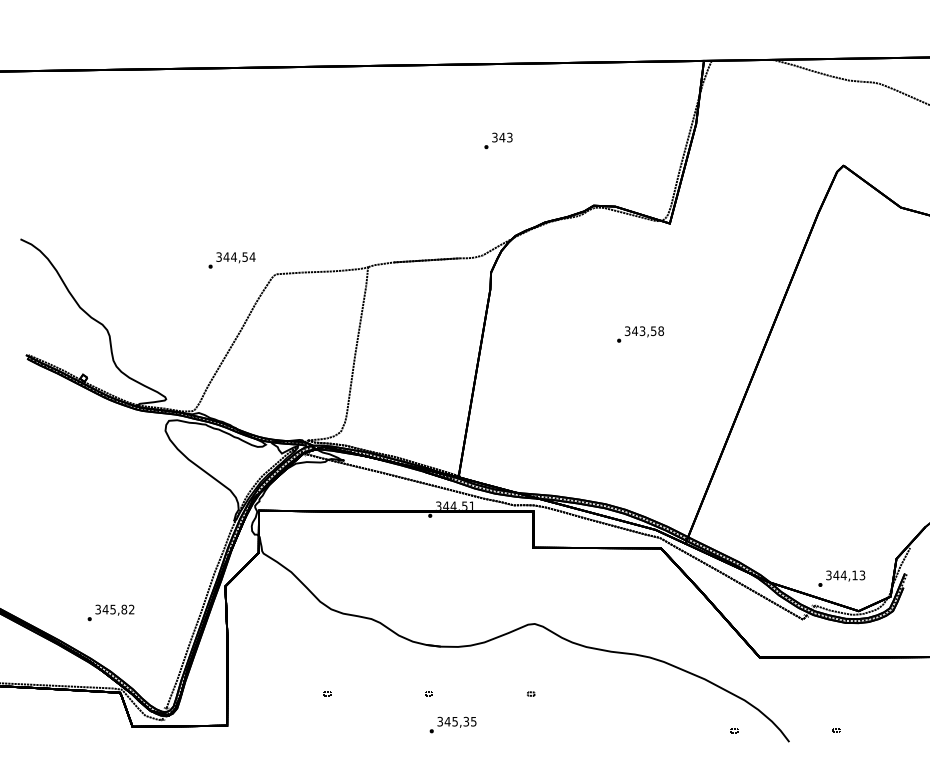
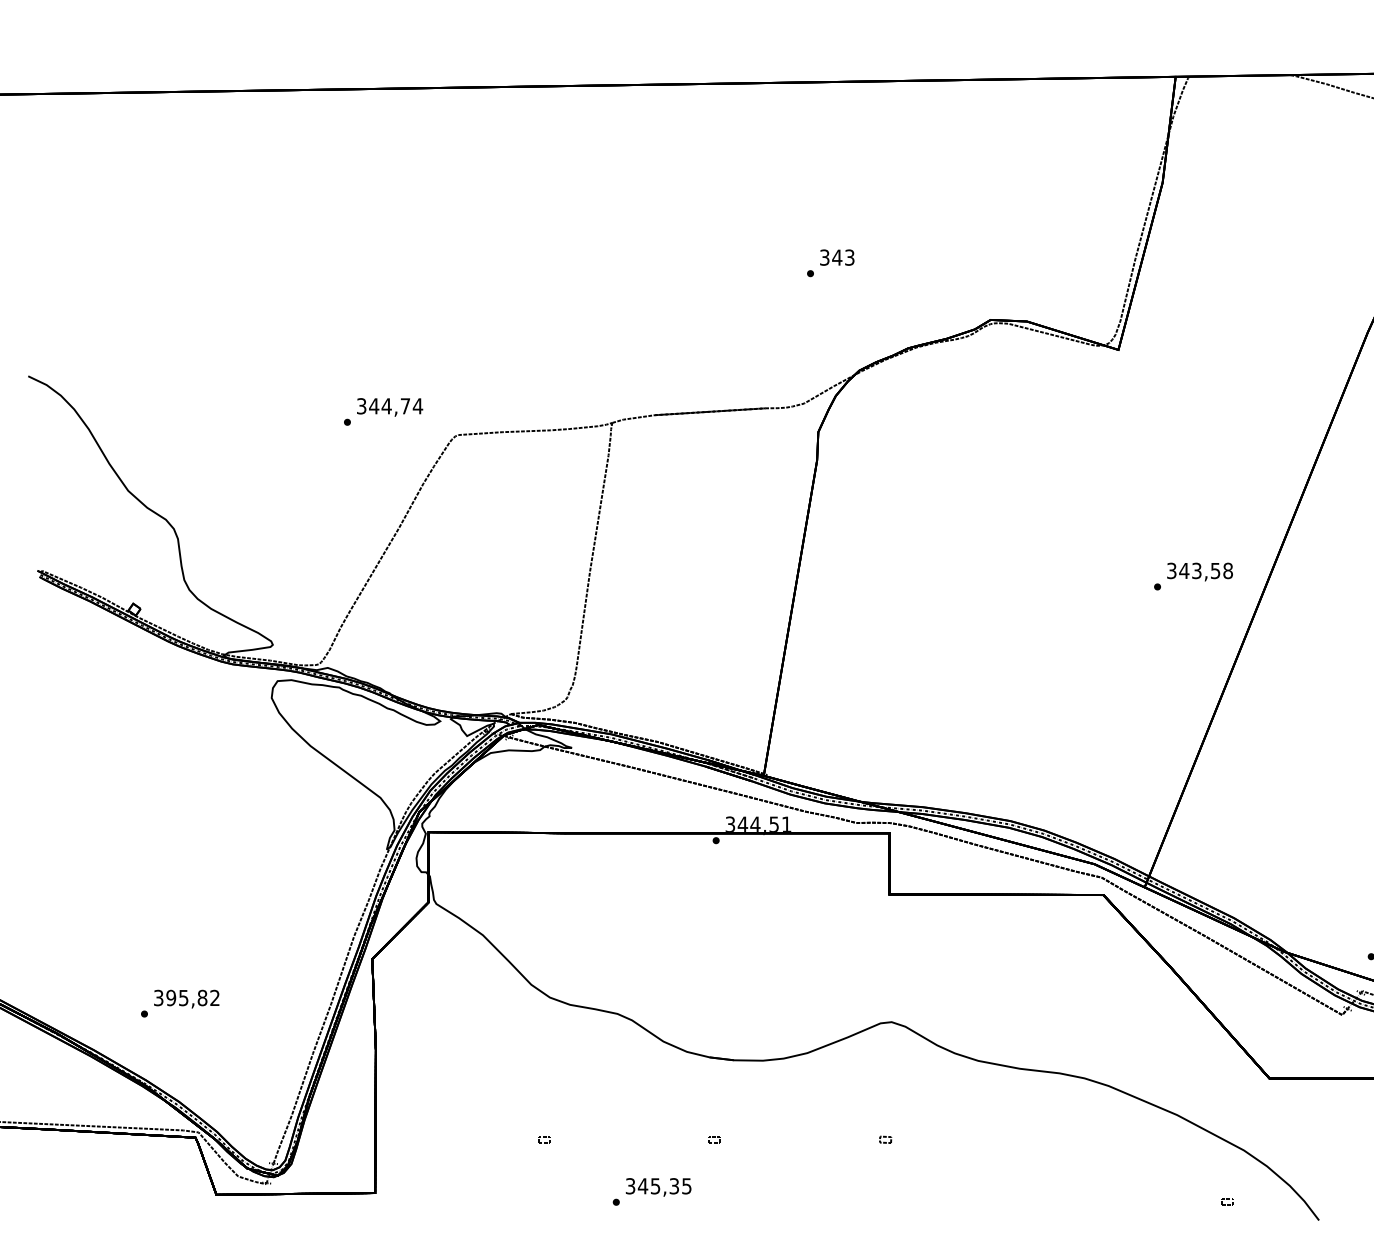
text: (498, 140) -> (830, 262), moved
text: (244, 256) -> (404, 405), 344,54 -> 344,74
text: (640, 334) -> (1193, 576), moved
text: (105, 609) -> (170, 997), 345,82 -> 395,82
text: (452, 724) -> (651, 1190), moved

